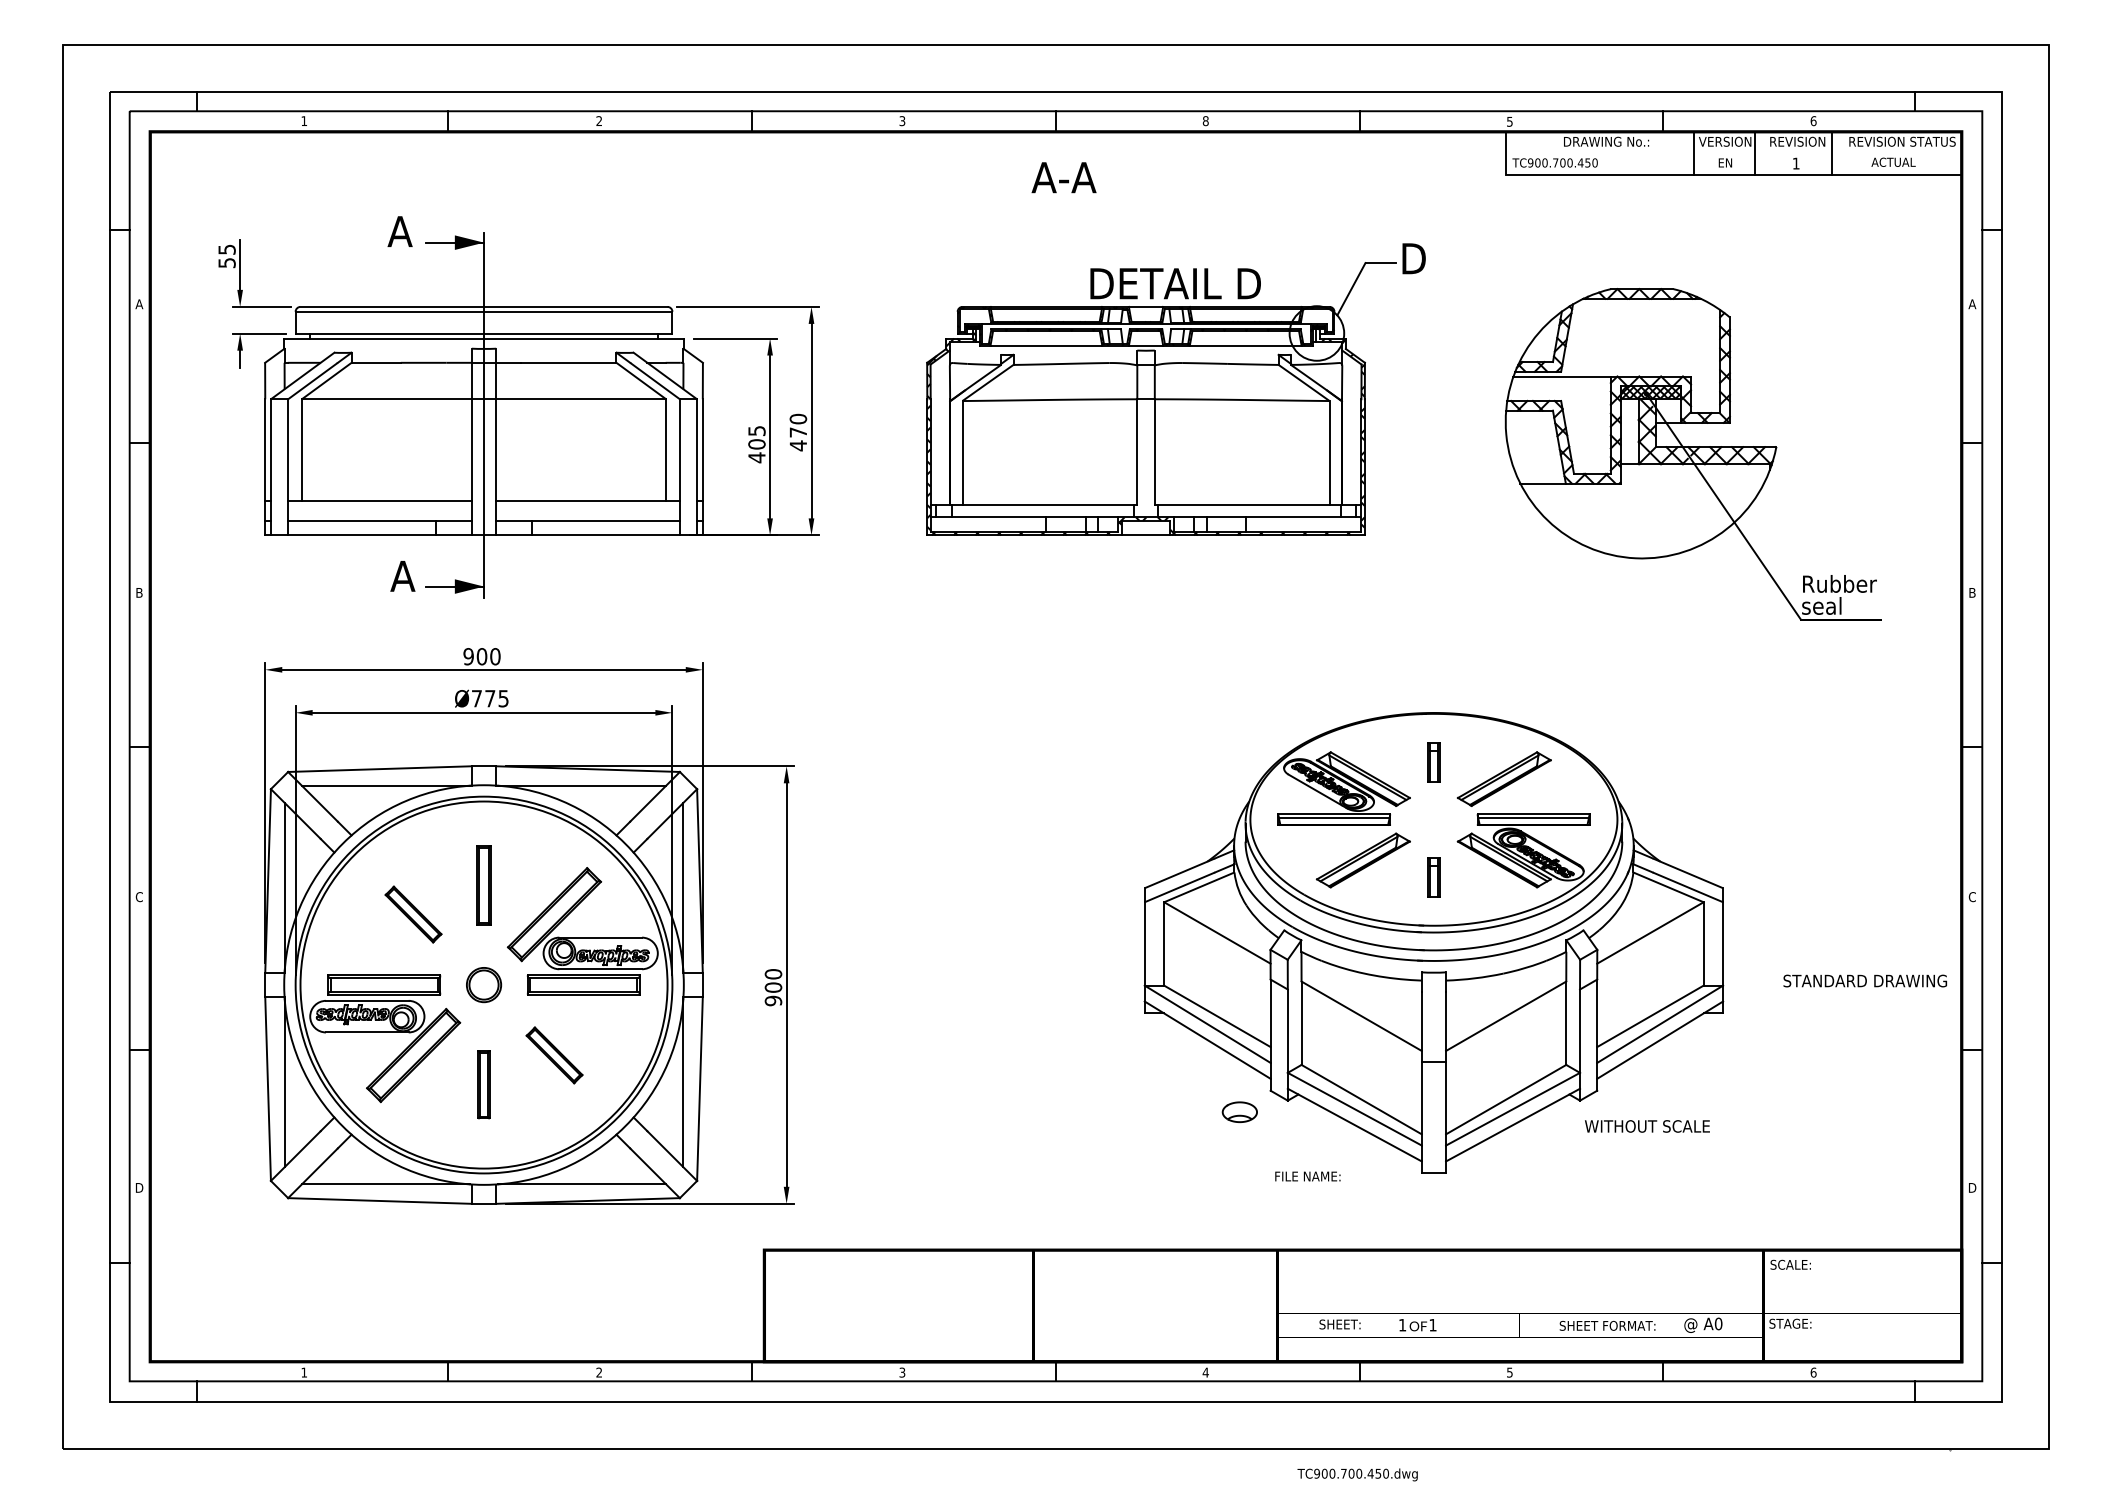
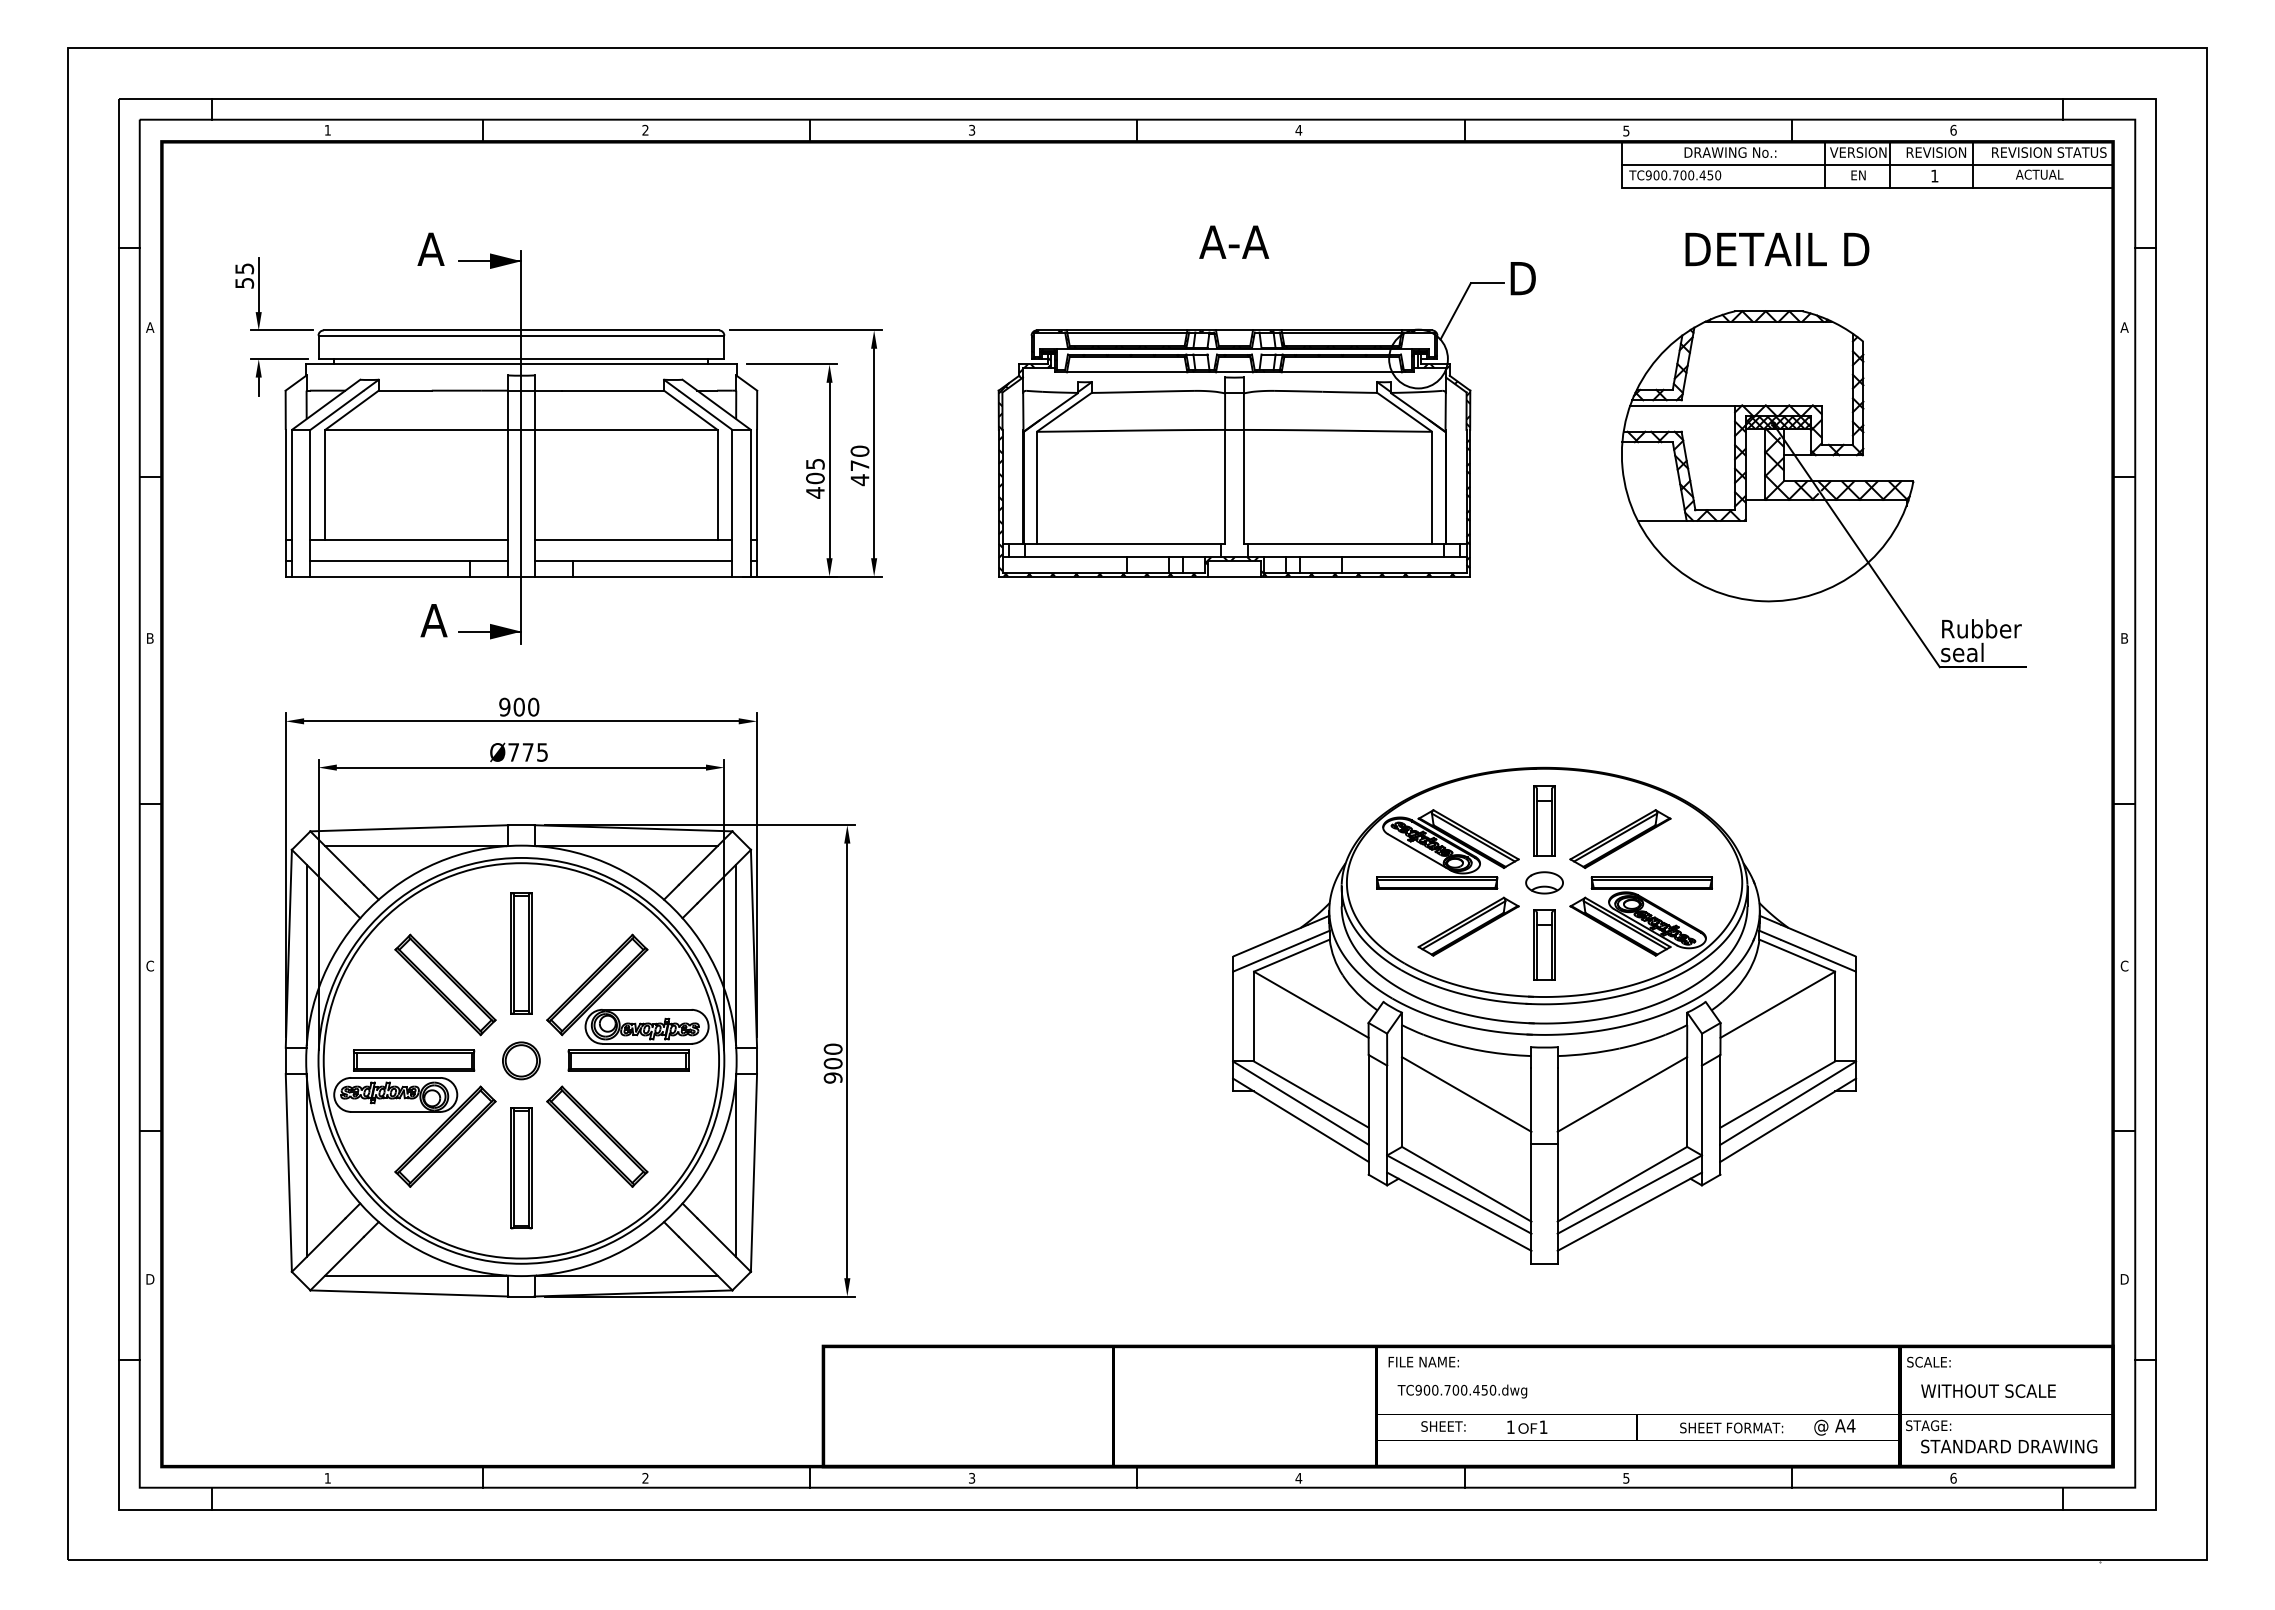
text: (1205, 120) -> (1298, 129), 8 -> 4
line: (1733, 153) -> (1867, 165), added
text: (1064, 176) -> (1234, 241), moved
text: (1175, 283) -> (1777, 249), moved
part: (1433, 761) -> (1544, 820), size x1.67
part: (1433, 877) -> (1544, 944), size x1.67
part: (484, 885) -> (521, 953), size x1.43
part: (413, 914) -> (445, 984), size x1.67
text: (1865, 980) -> (2009, 1446), moved
part: (554, 1055) -> (597, 1136), size x1.67
part: (484, 1084) -> (521, 1168), size x1.67
part: (1239, 1111) -> (1544, 882), moved
text: (1647, 1125) -> (1988, 1390), moved
text: (1307, 1175) -> (1423, 1361), moved
text: (1717, 1323) -> (1850, 1425), A0 -> A4
text: (1357, 1474) -> (1462, 1391), moved

